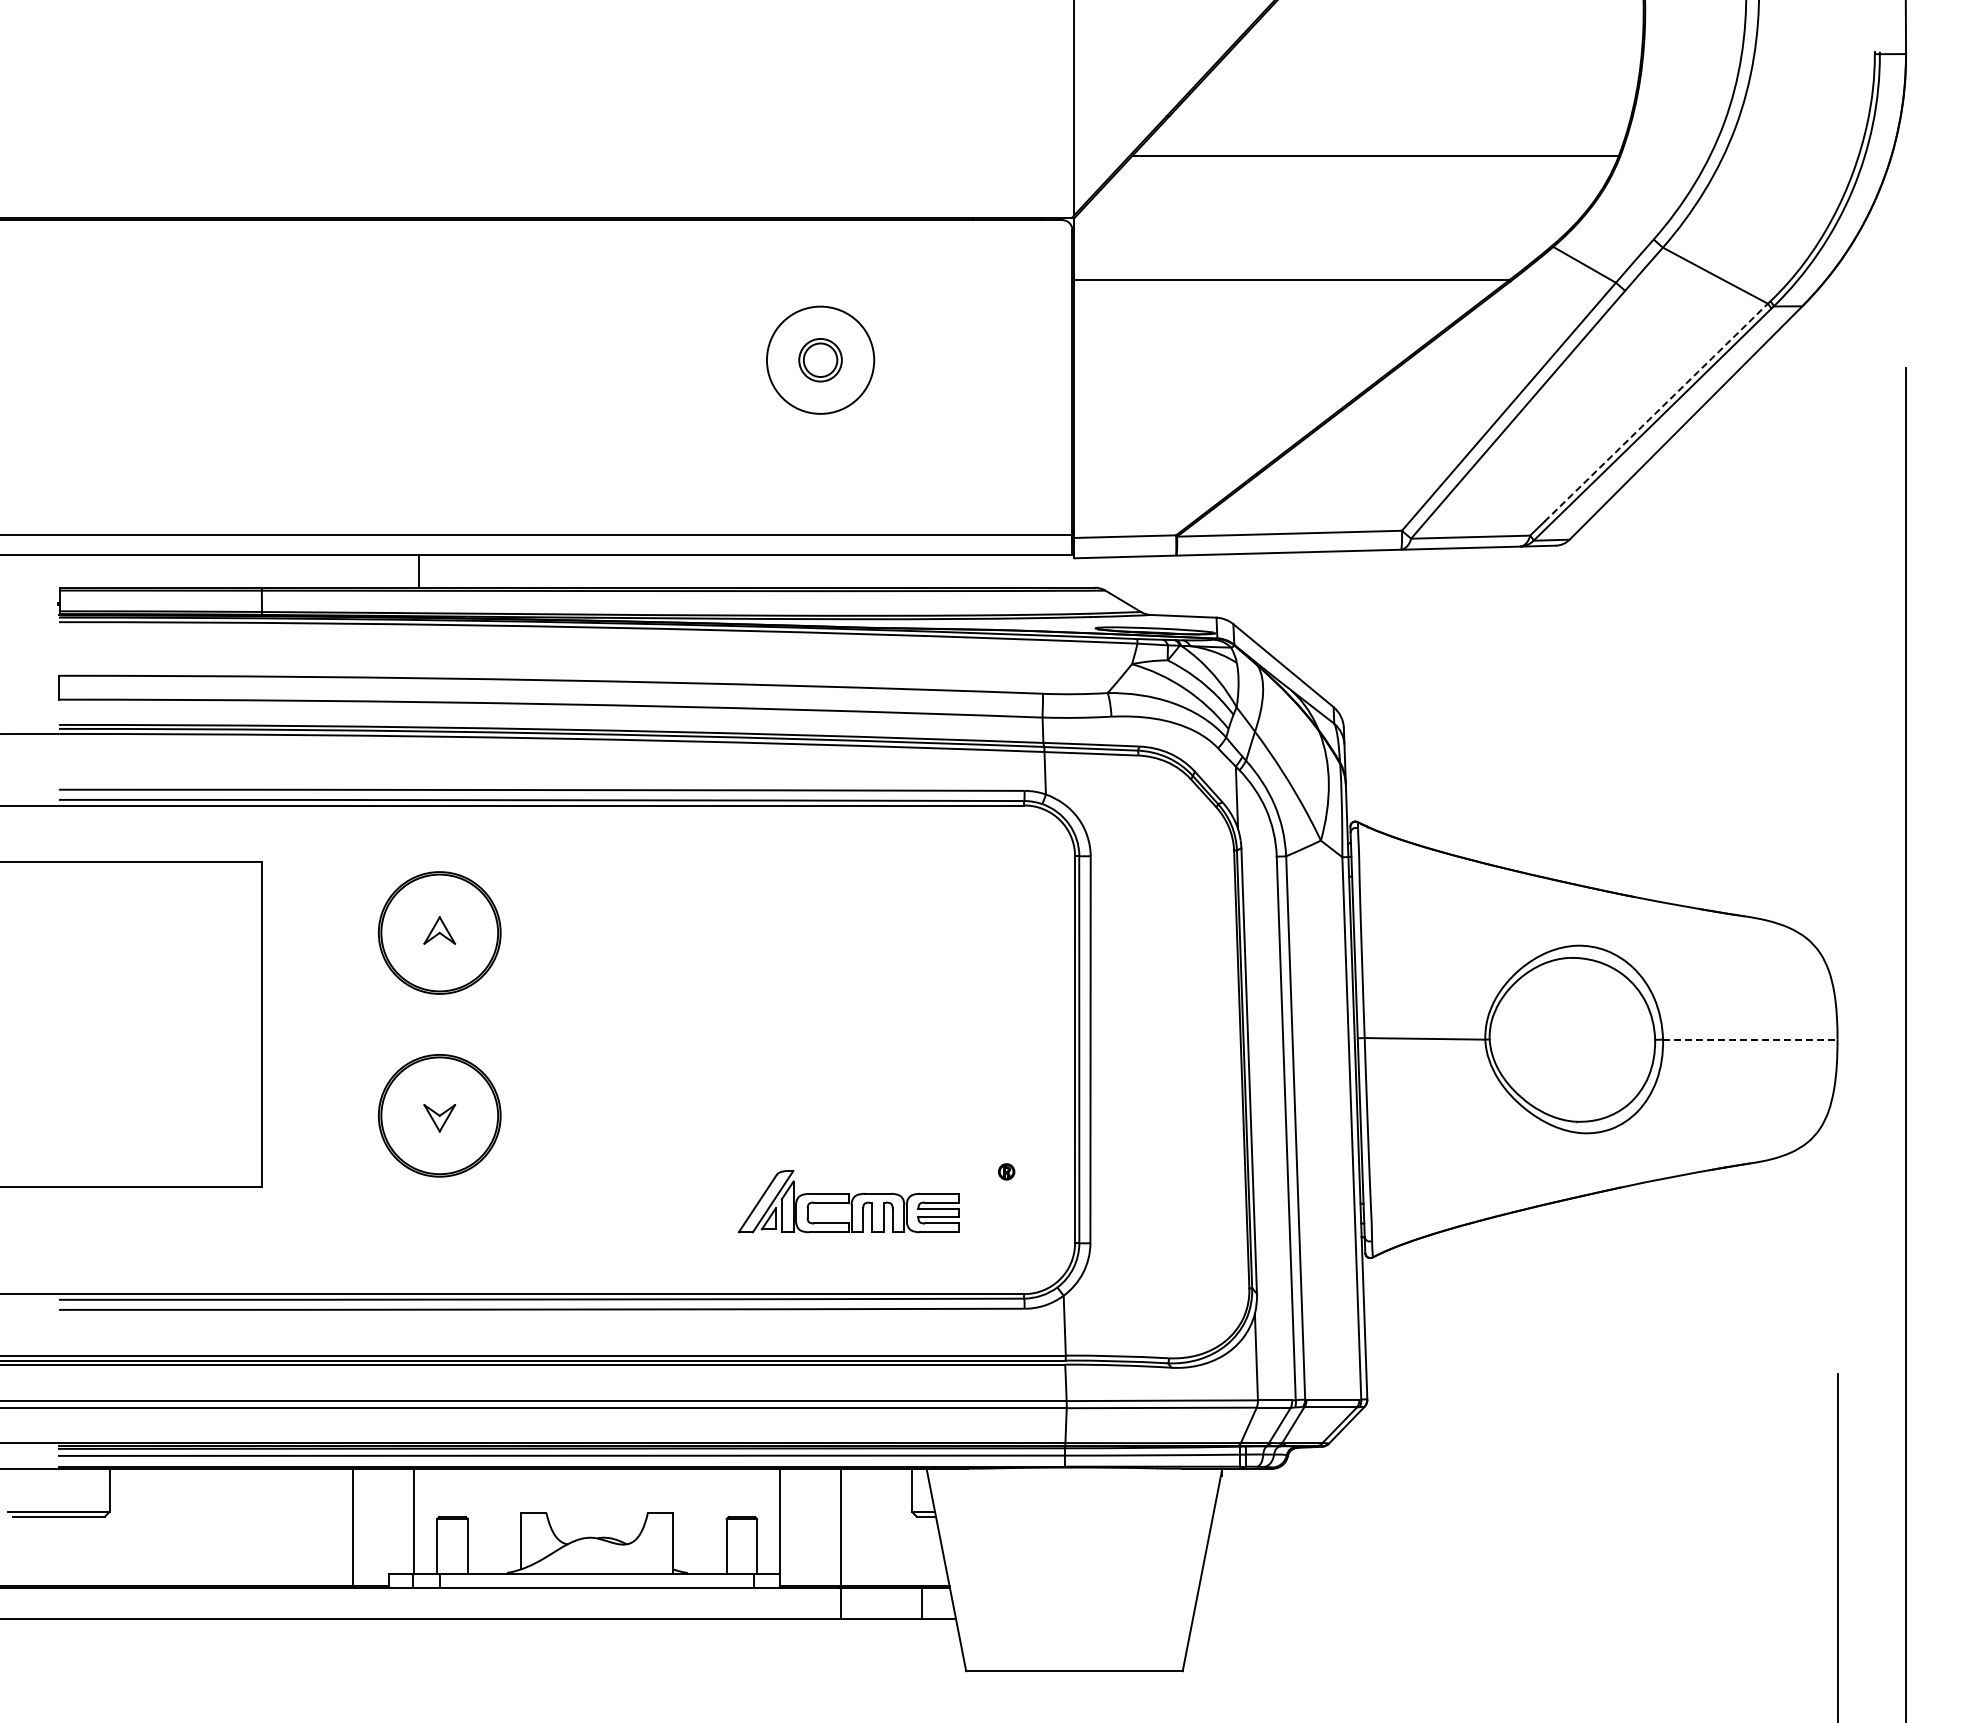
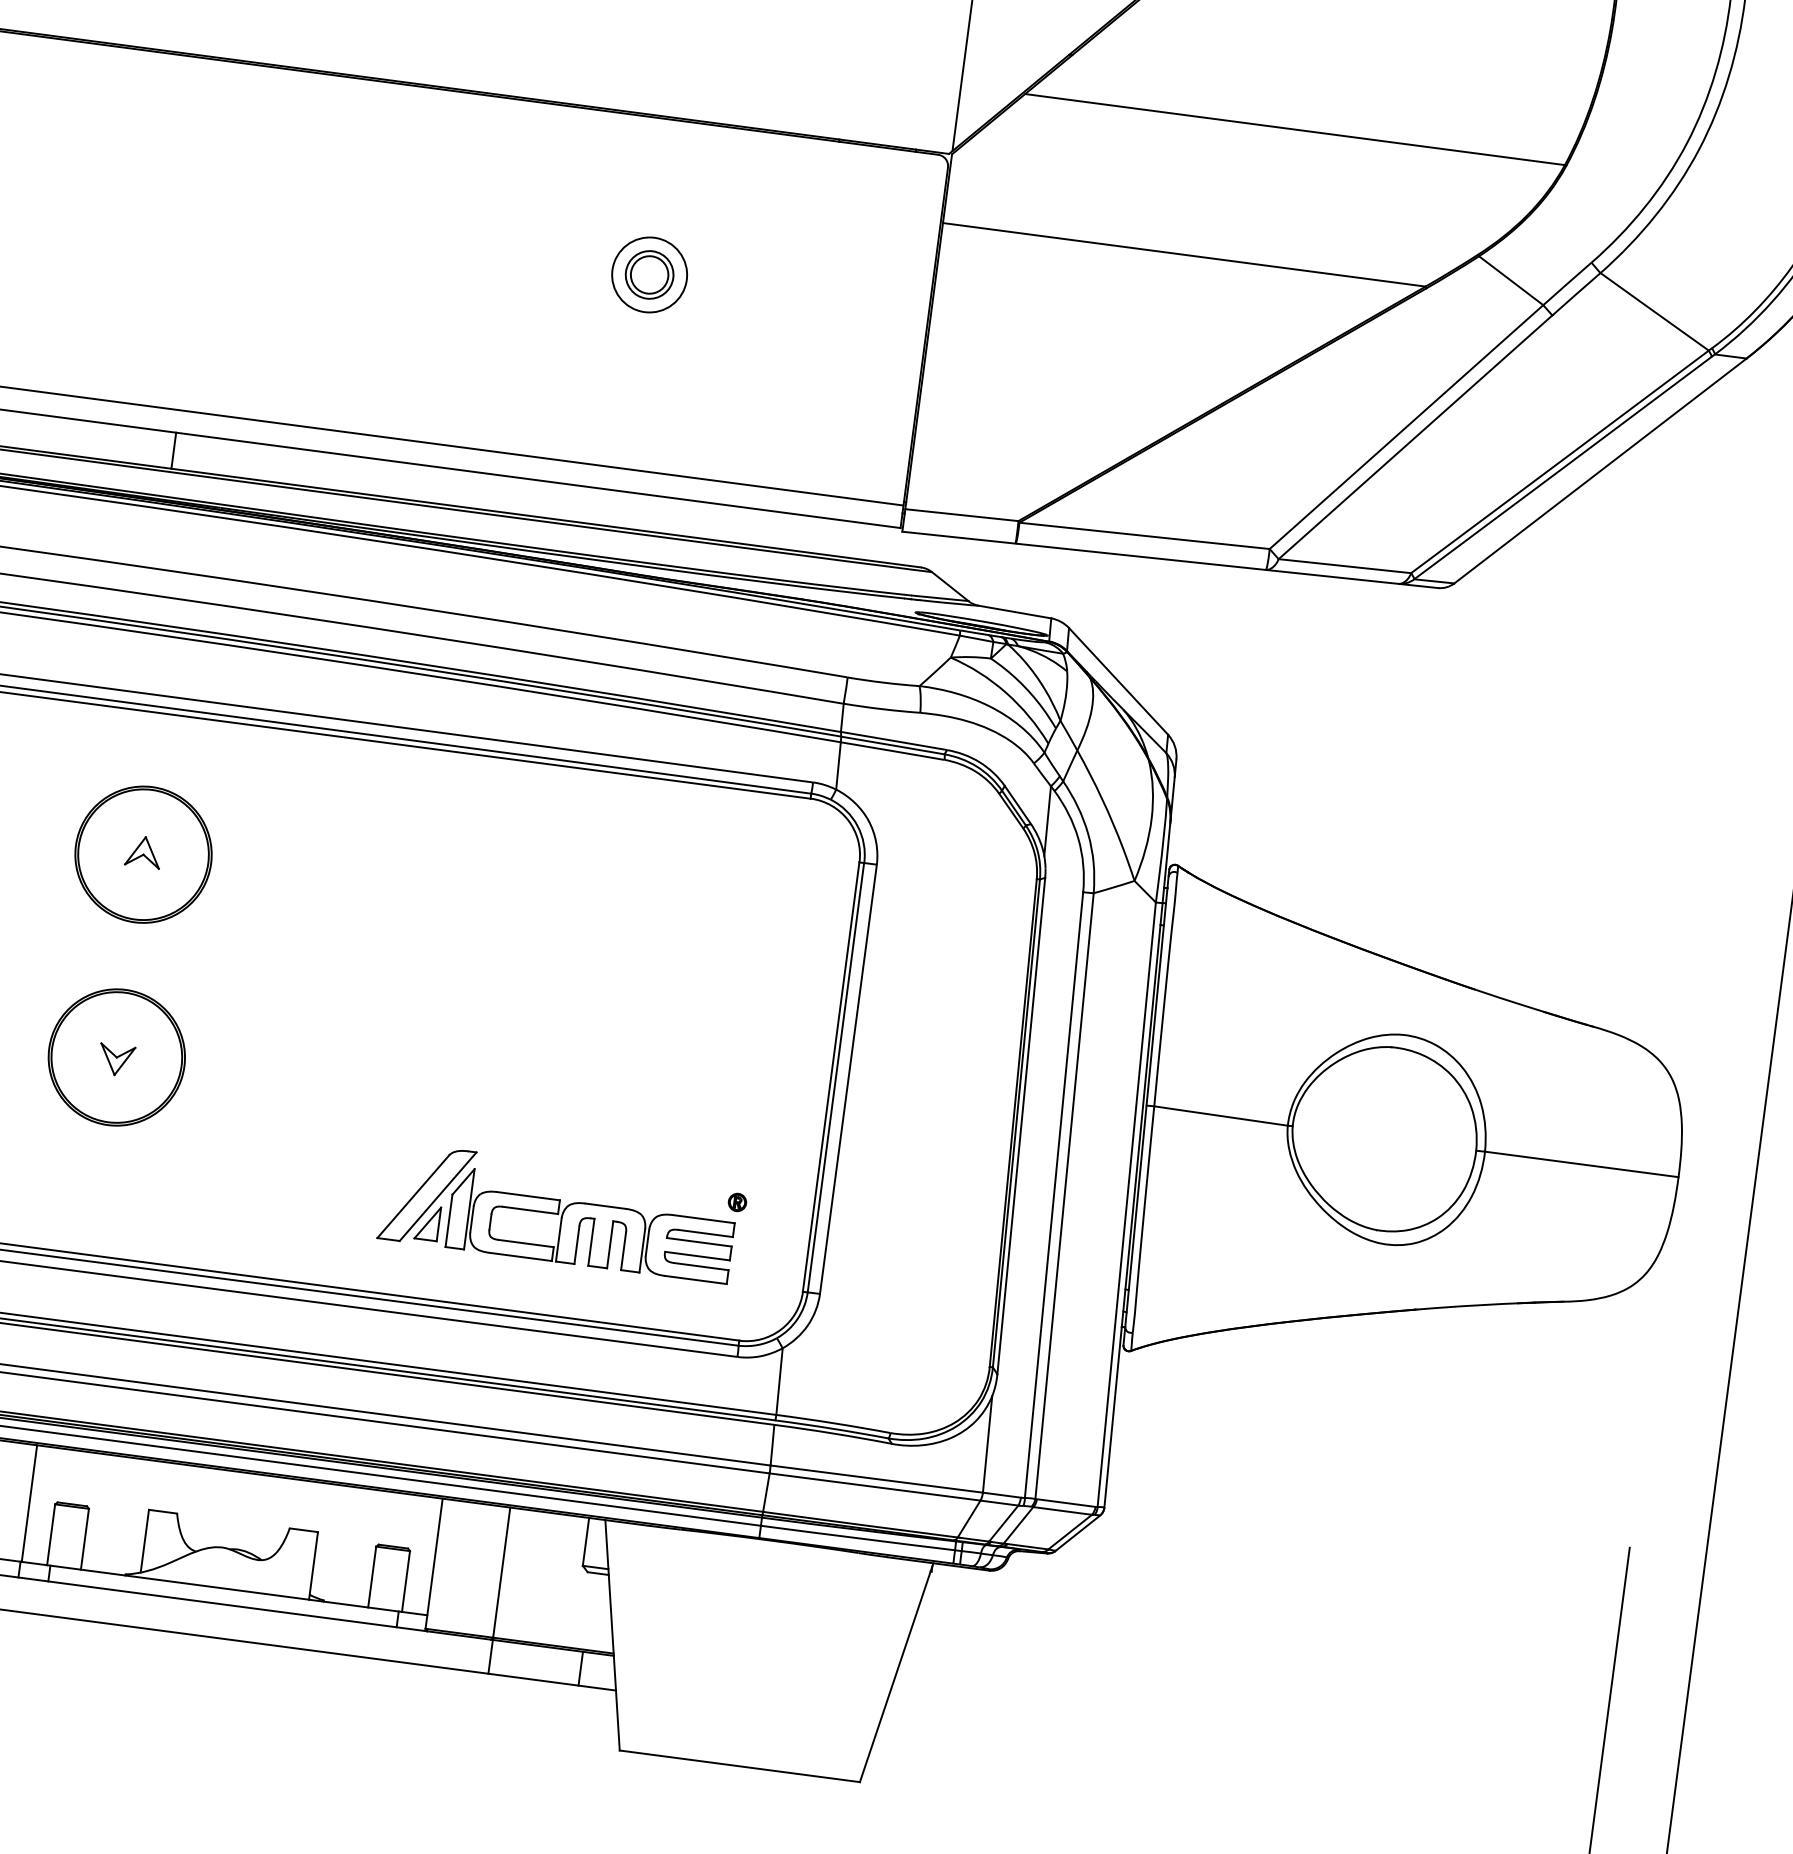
circle: (820, 359) -> (649, 274), size x0.62
arc: (1656, 412) -> (1569, 455), dashed -> solid
line: (1750, 1039) -> (1582, 1164), dashed -> solid
part: (848, 1201) -> (557, 1212), size x1.43

